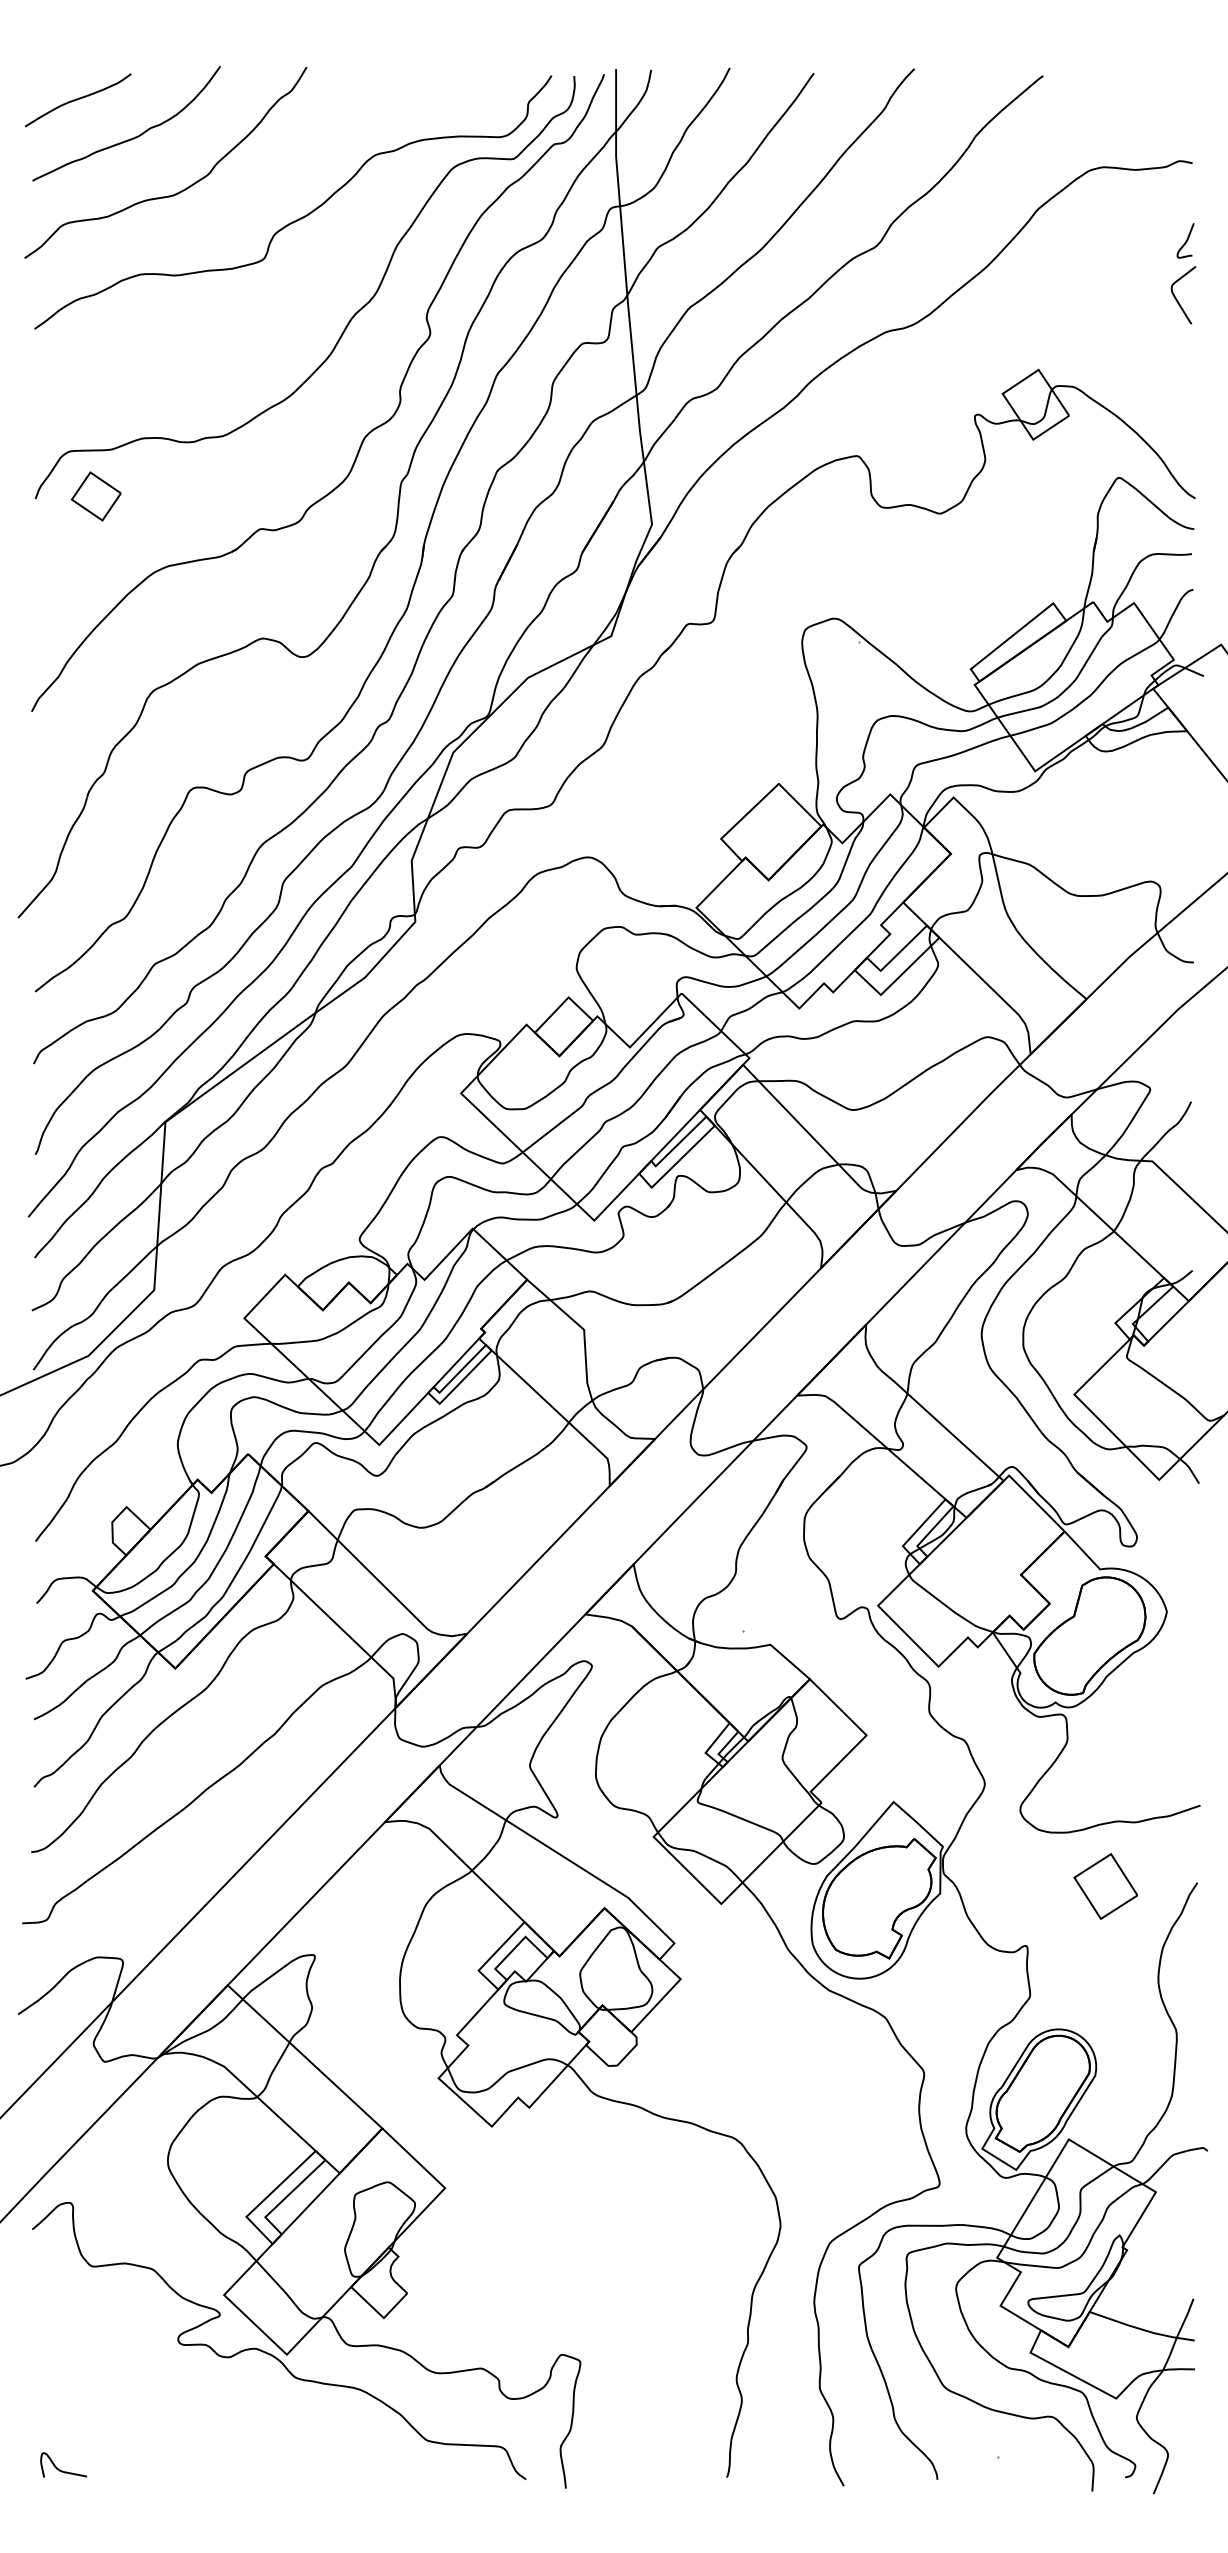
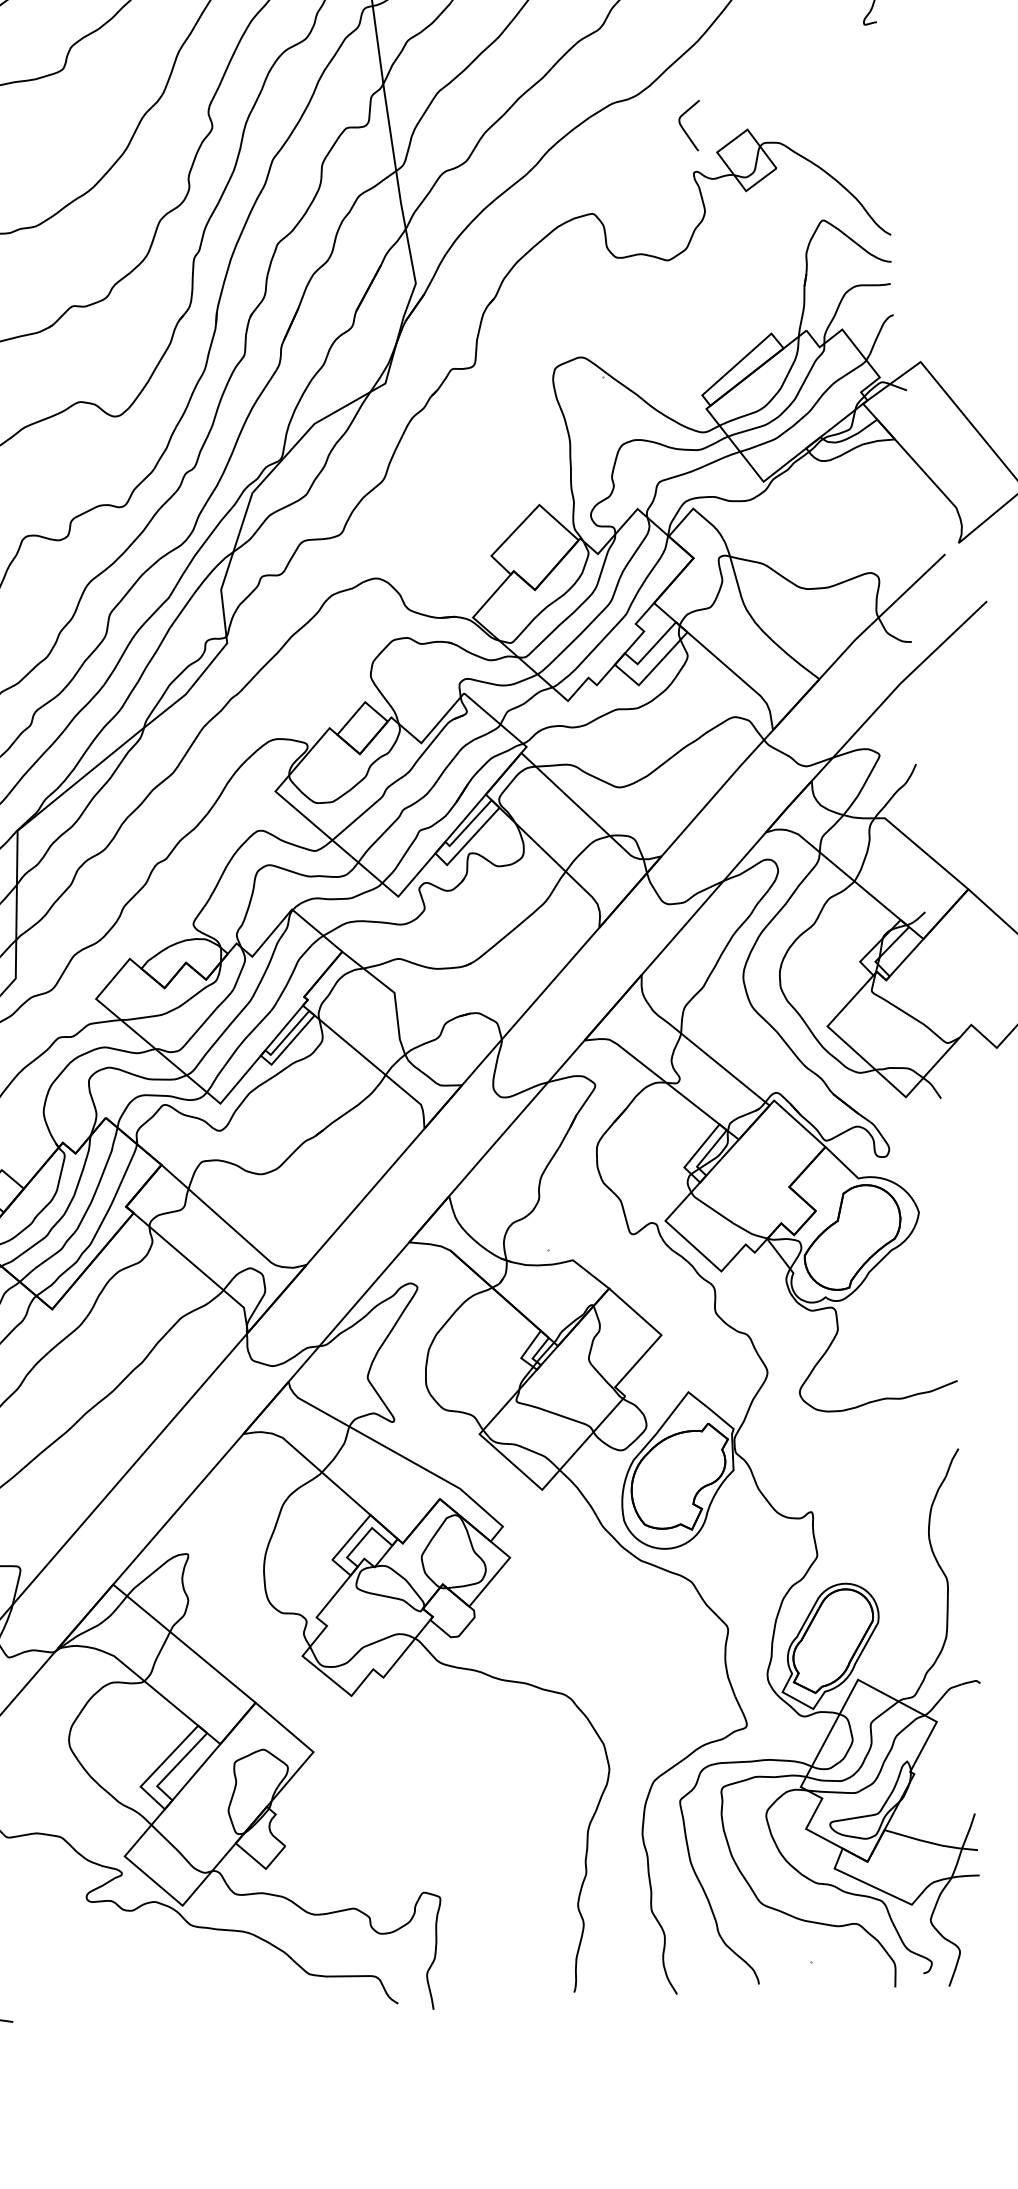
curve: (1177, 299) -> (684, 130), moved
part: (1105, 1886) -> (878, 1456), removed

